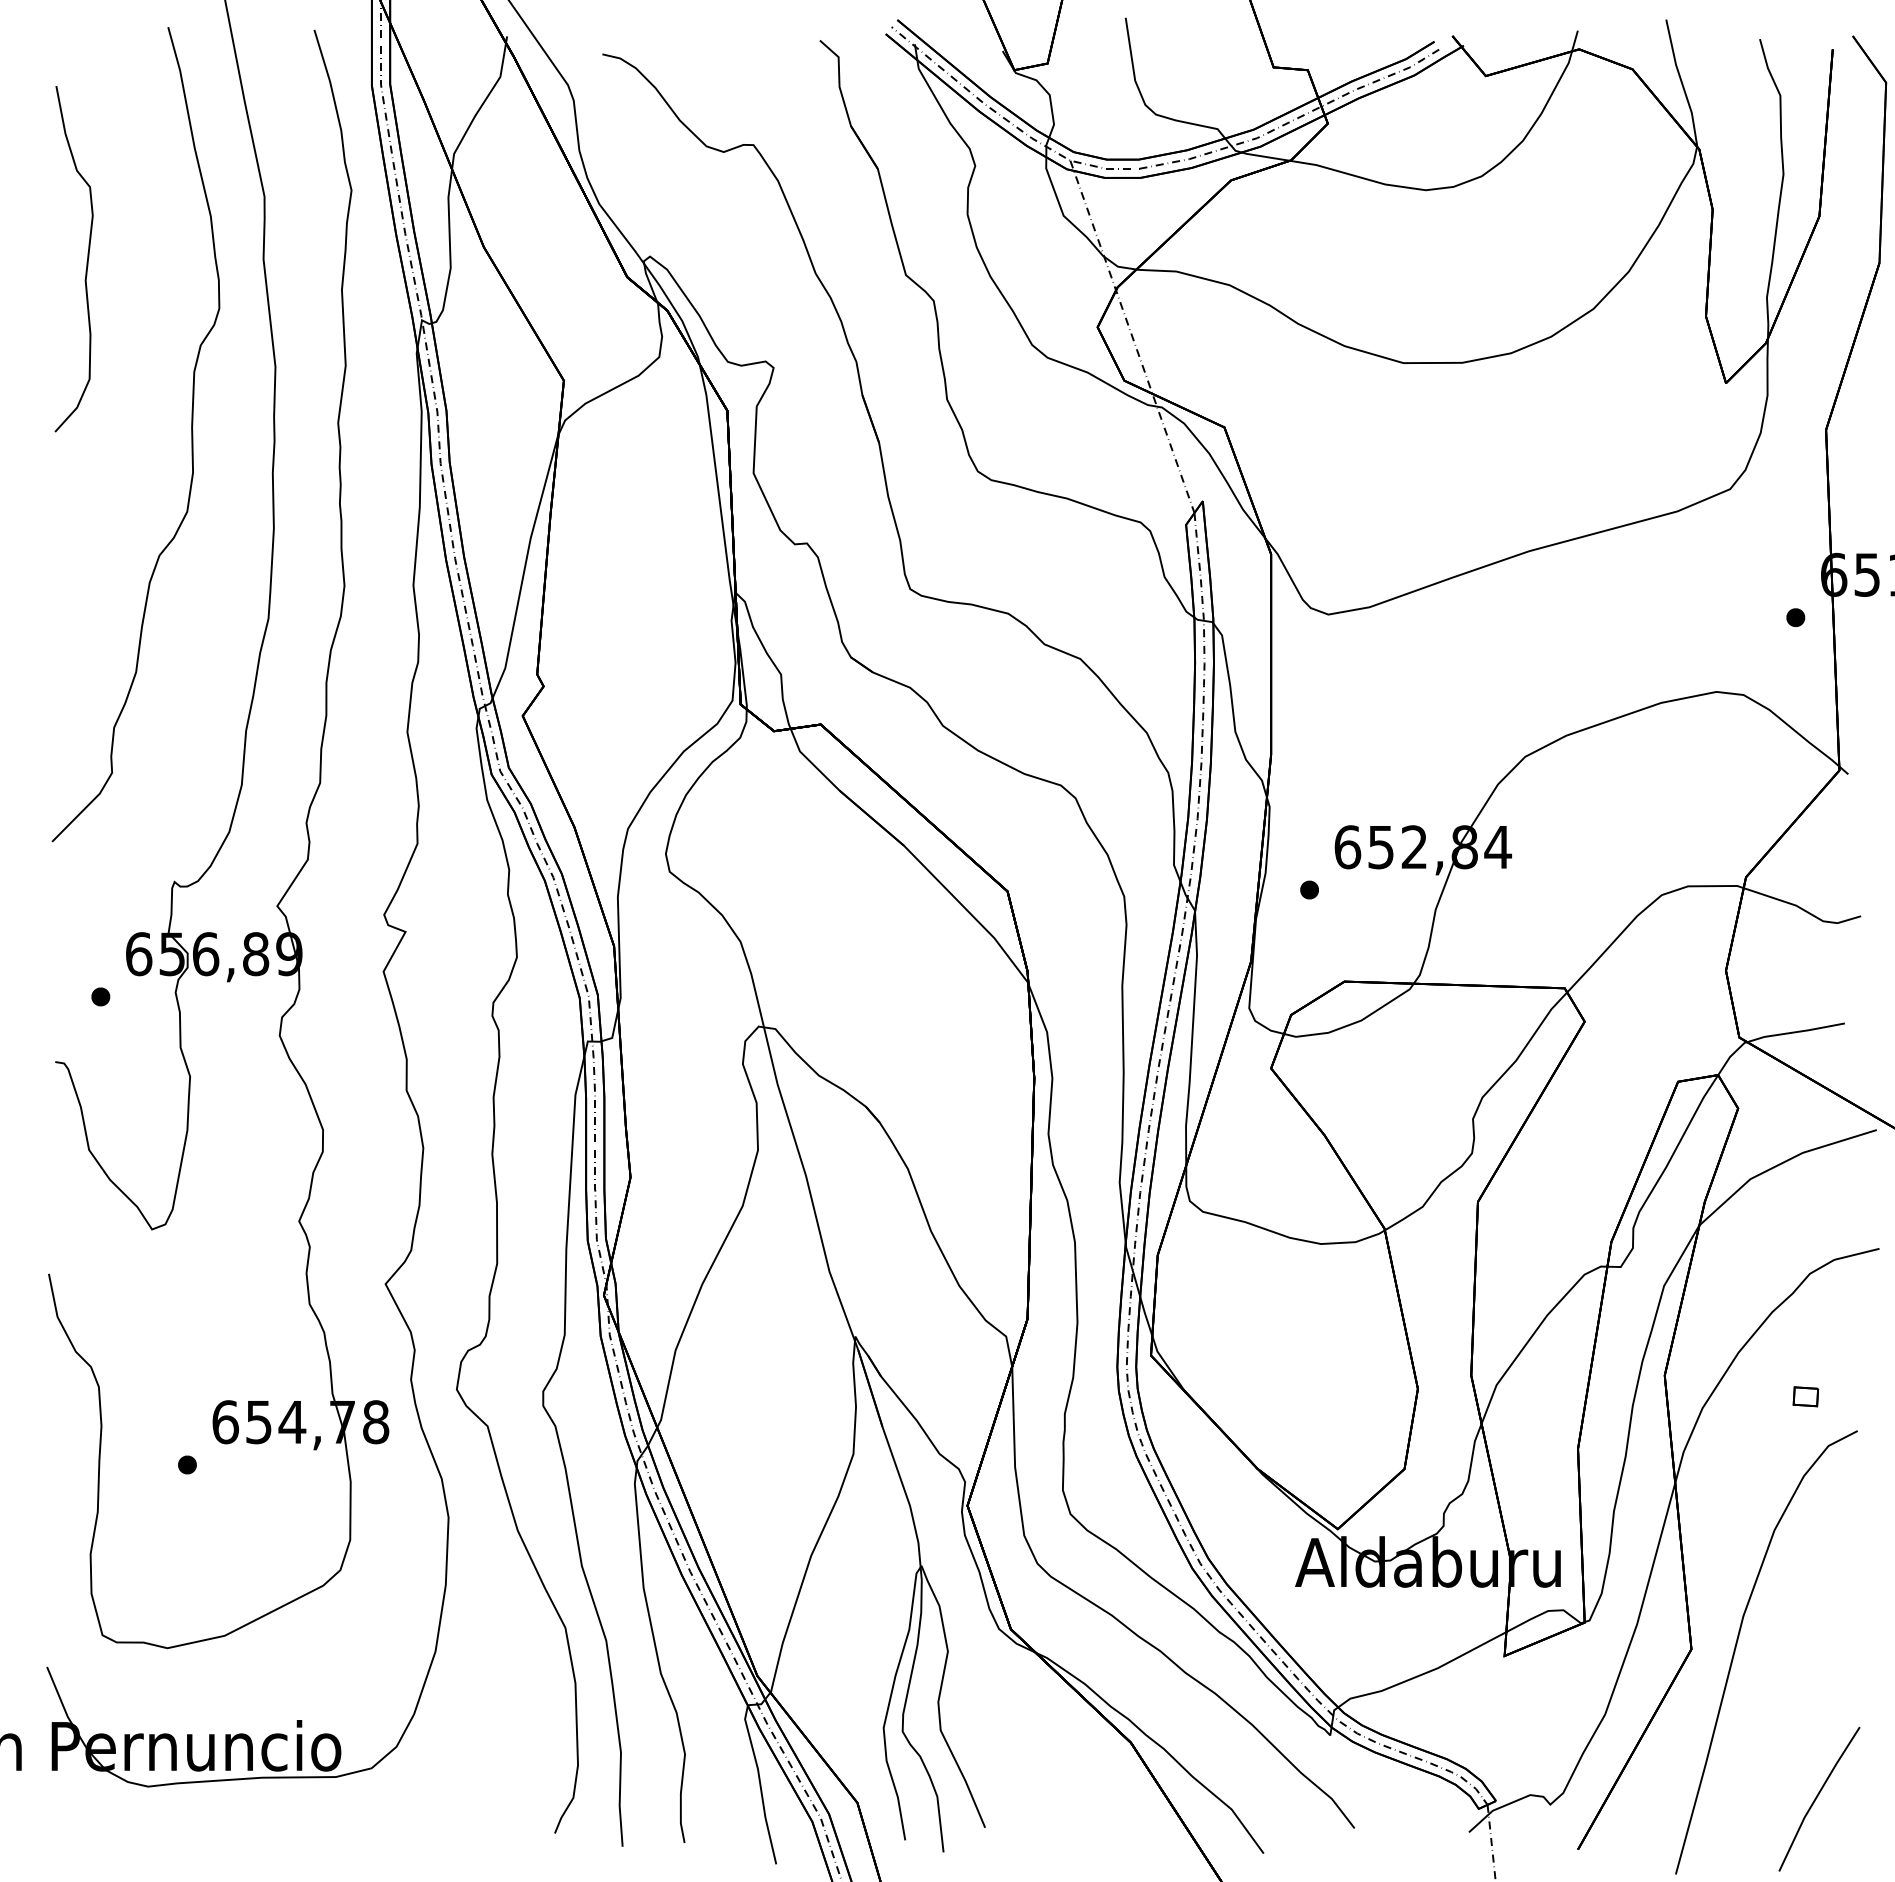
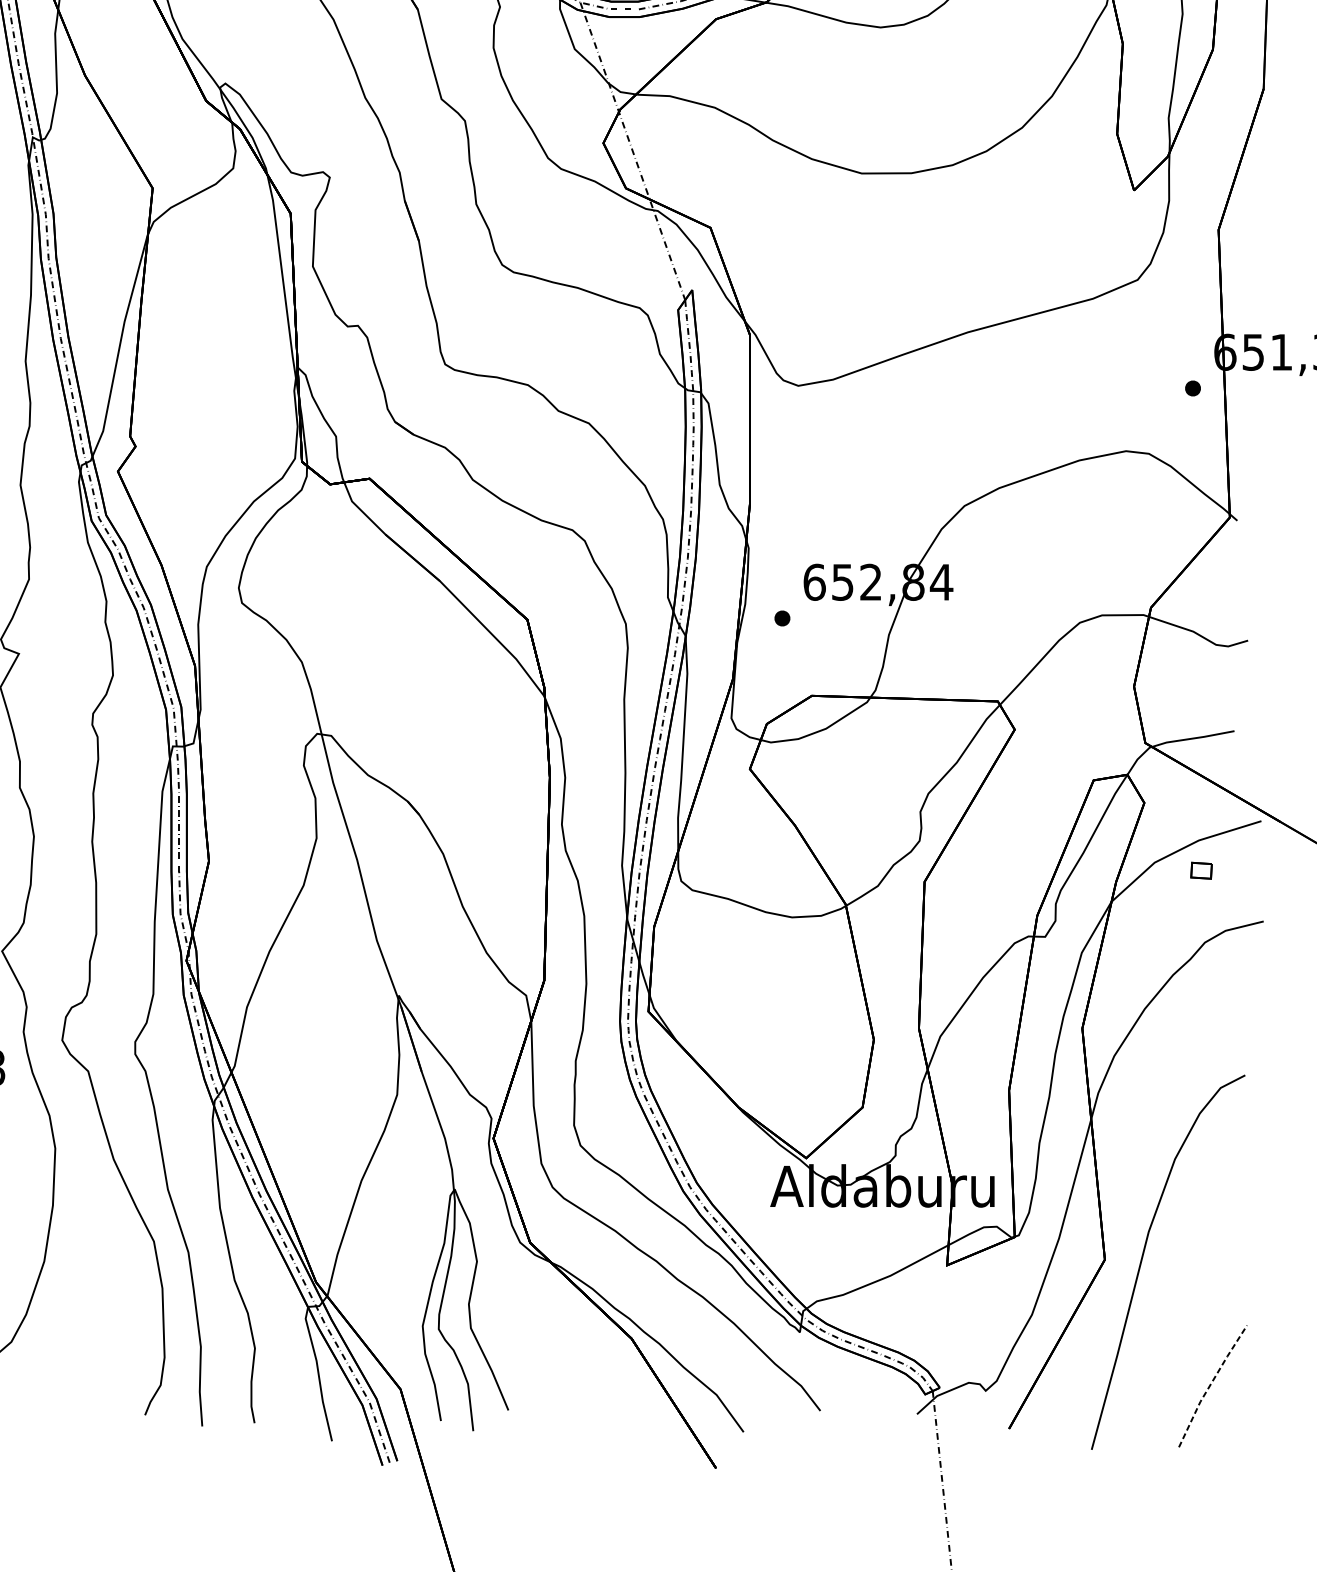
part: (1805, 1396) -> (1201, 870), moved
line: (1816, 1797) -> (1210, 1384), solid -> dashed

